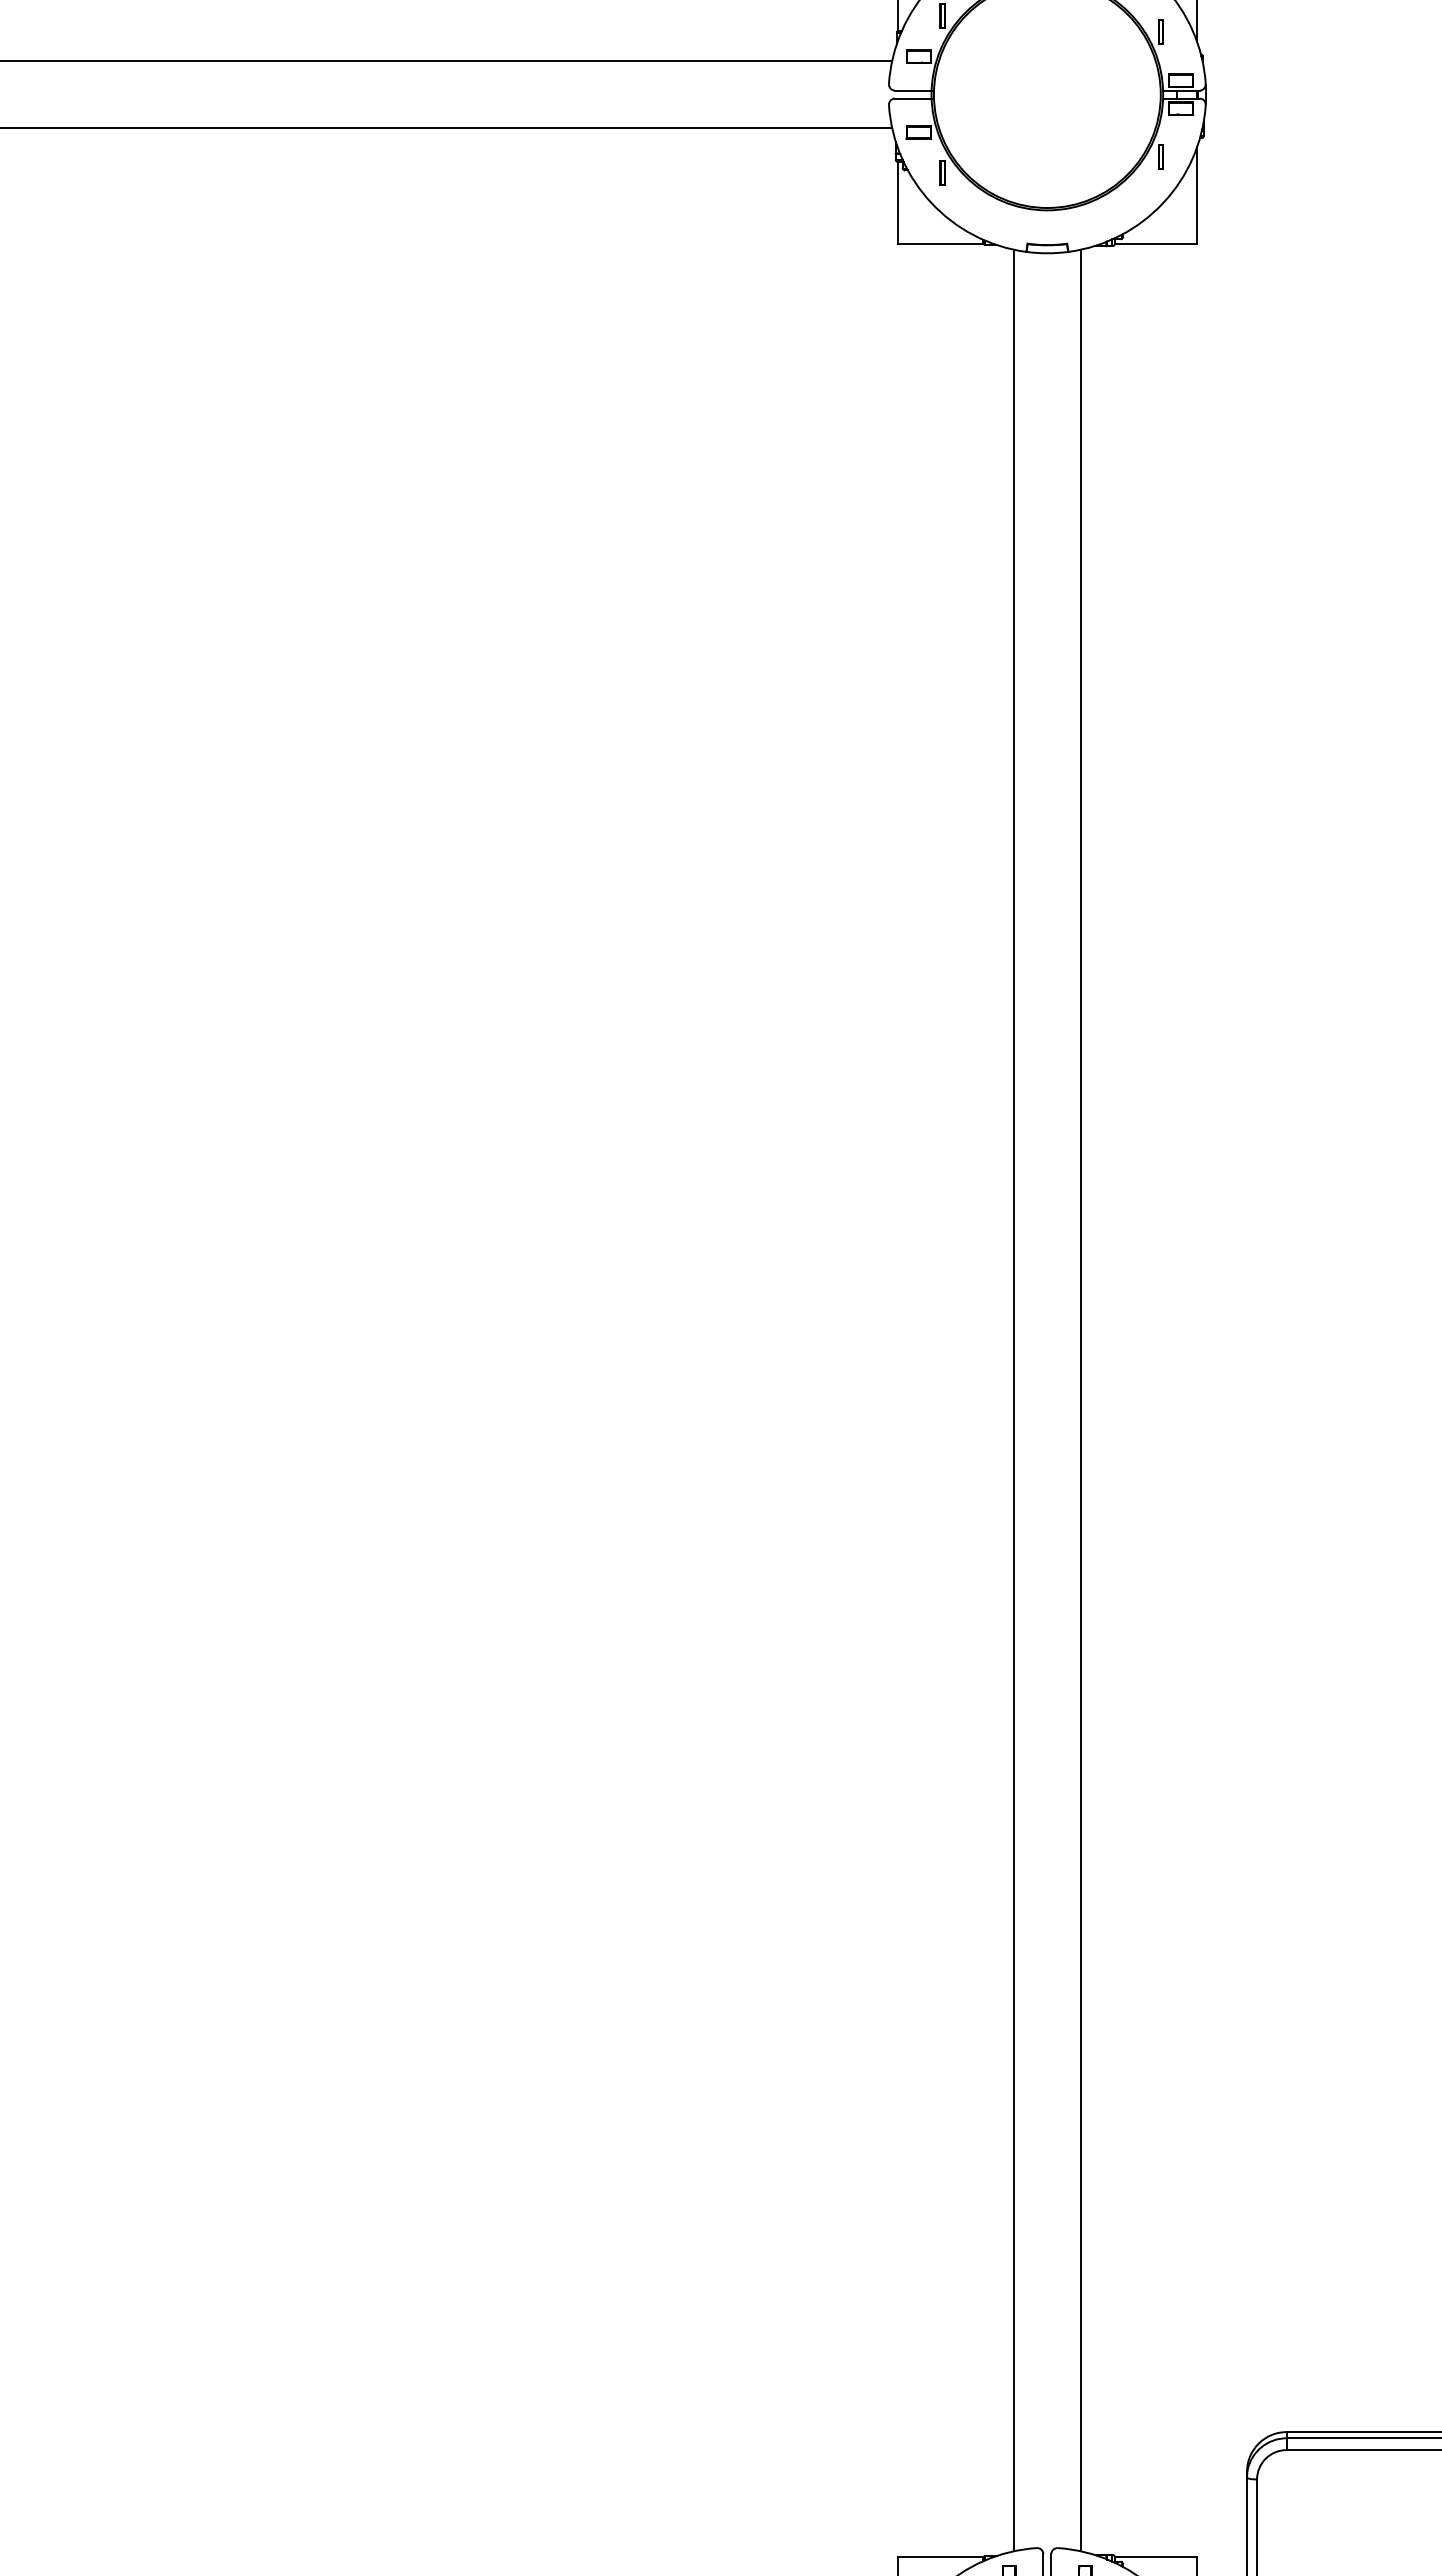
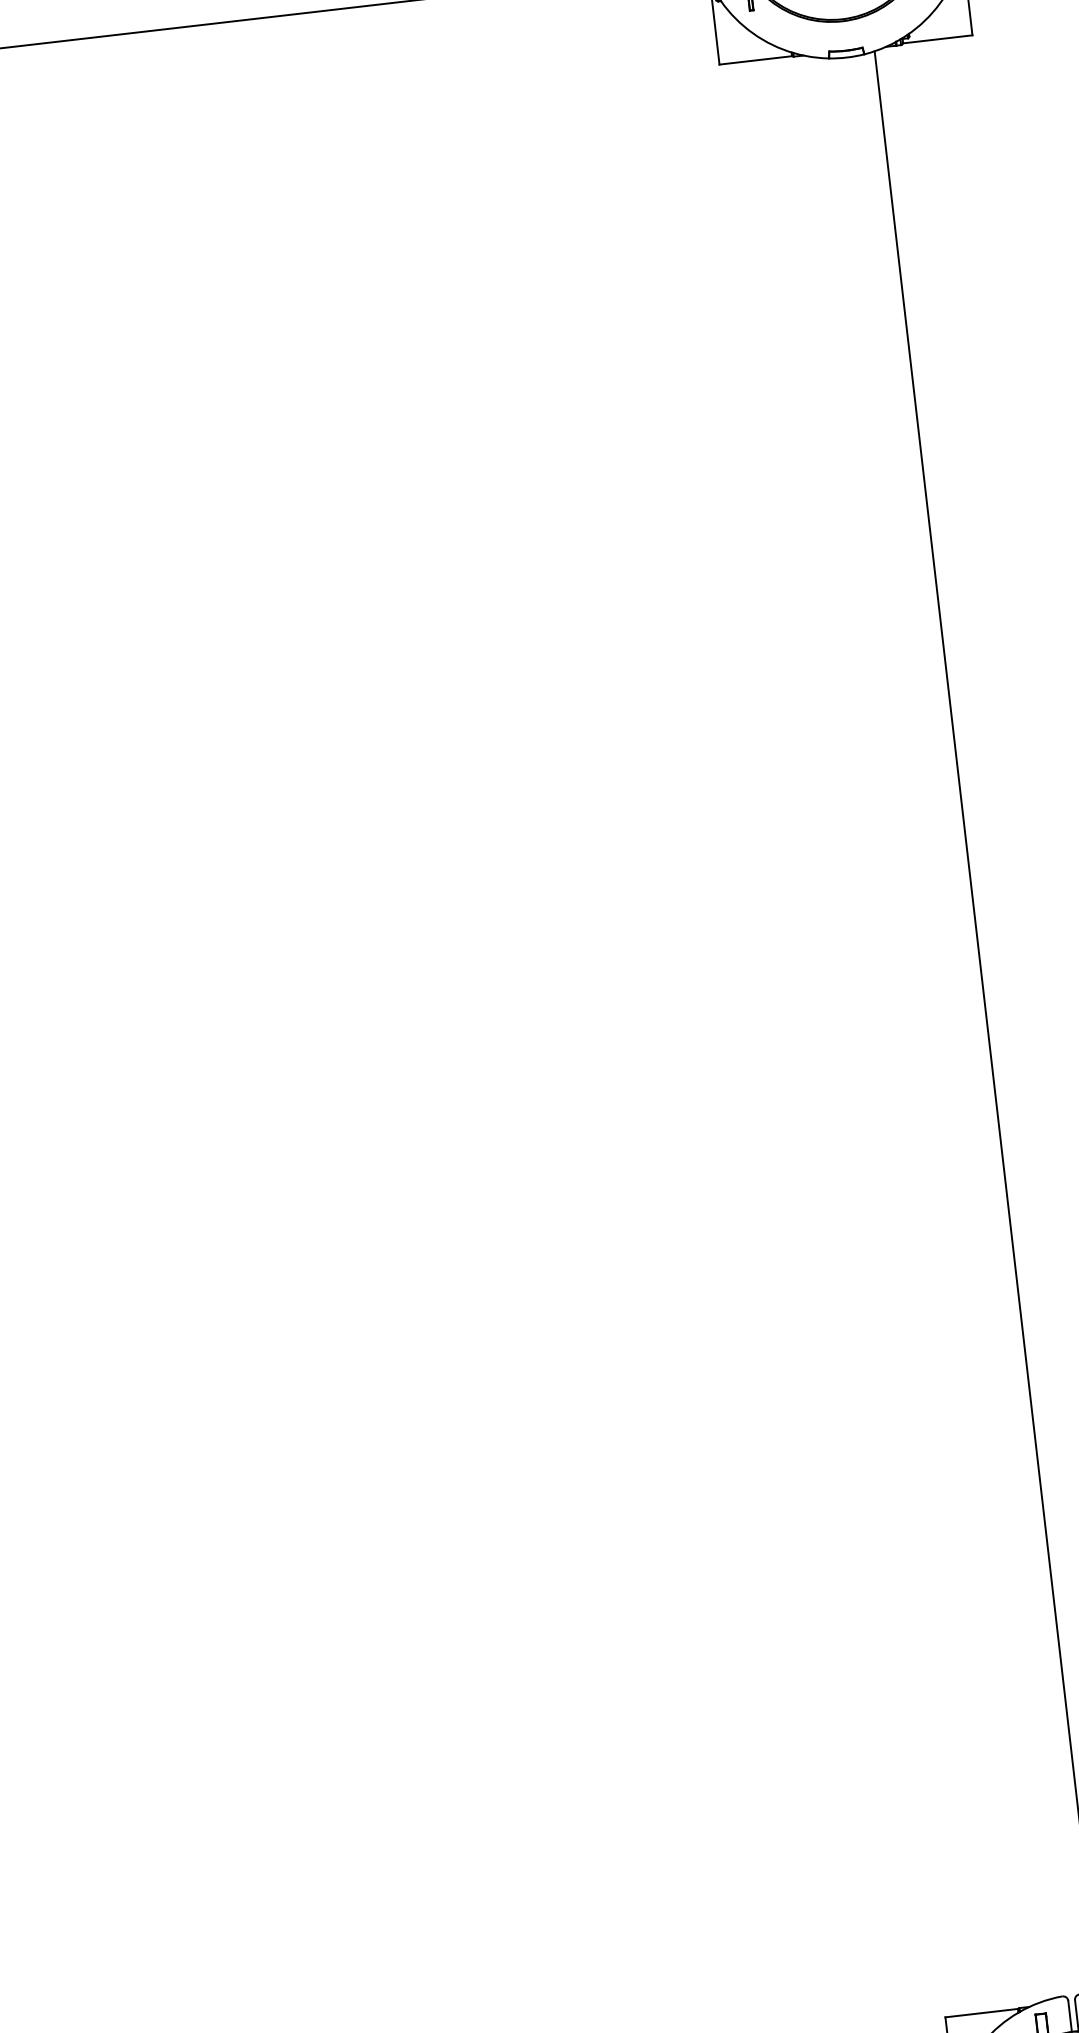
line: (1013, 1400) -> (930, 1029), removed

